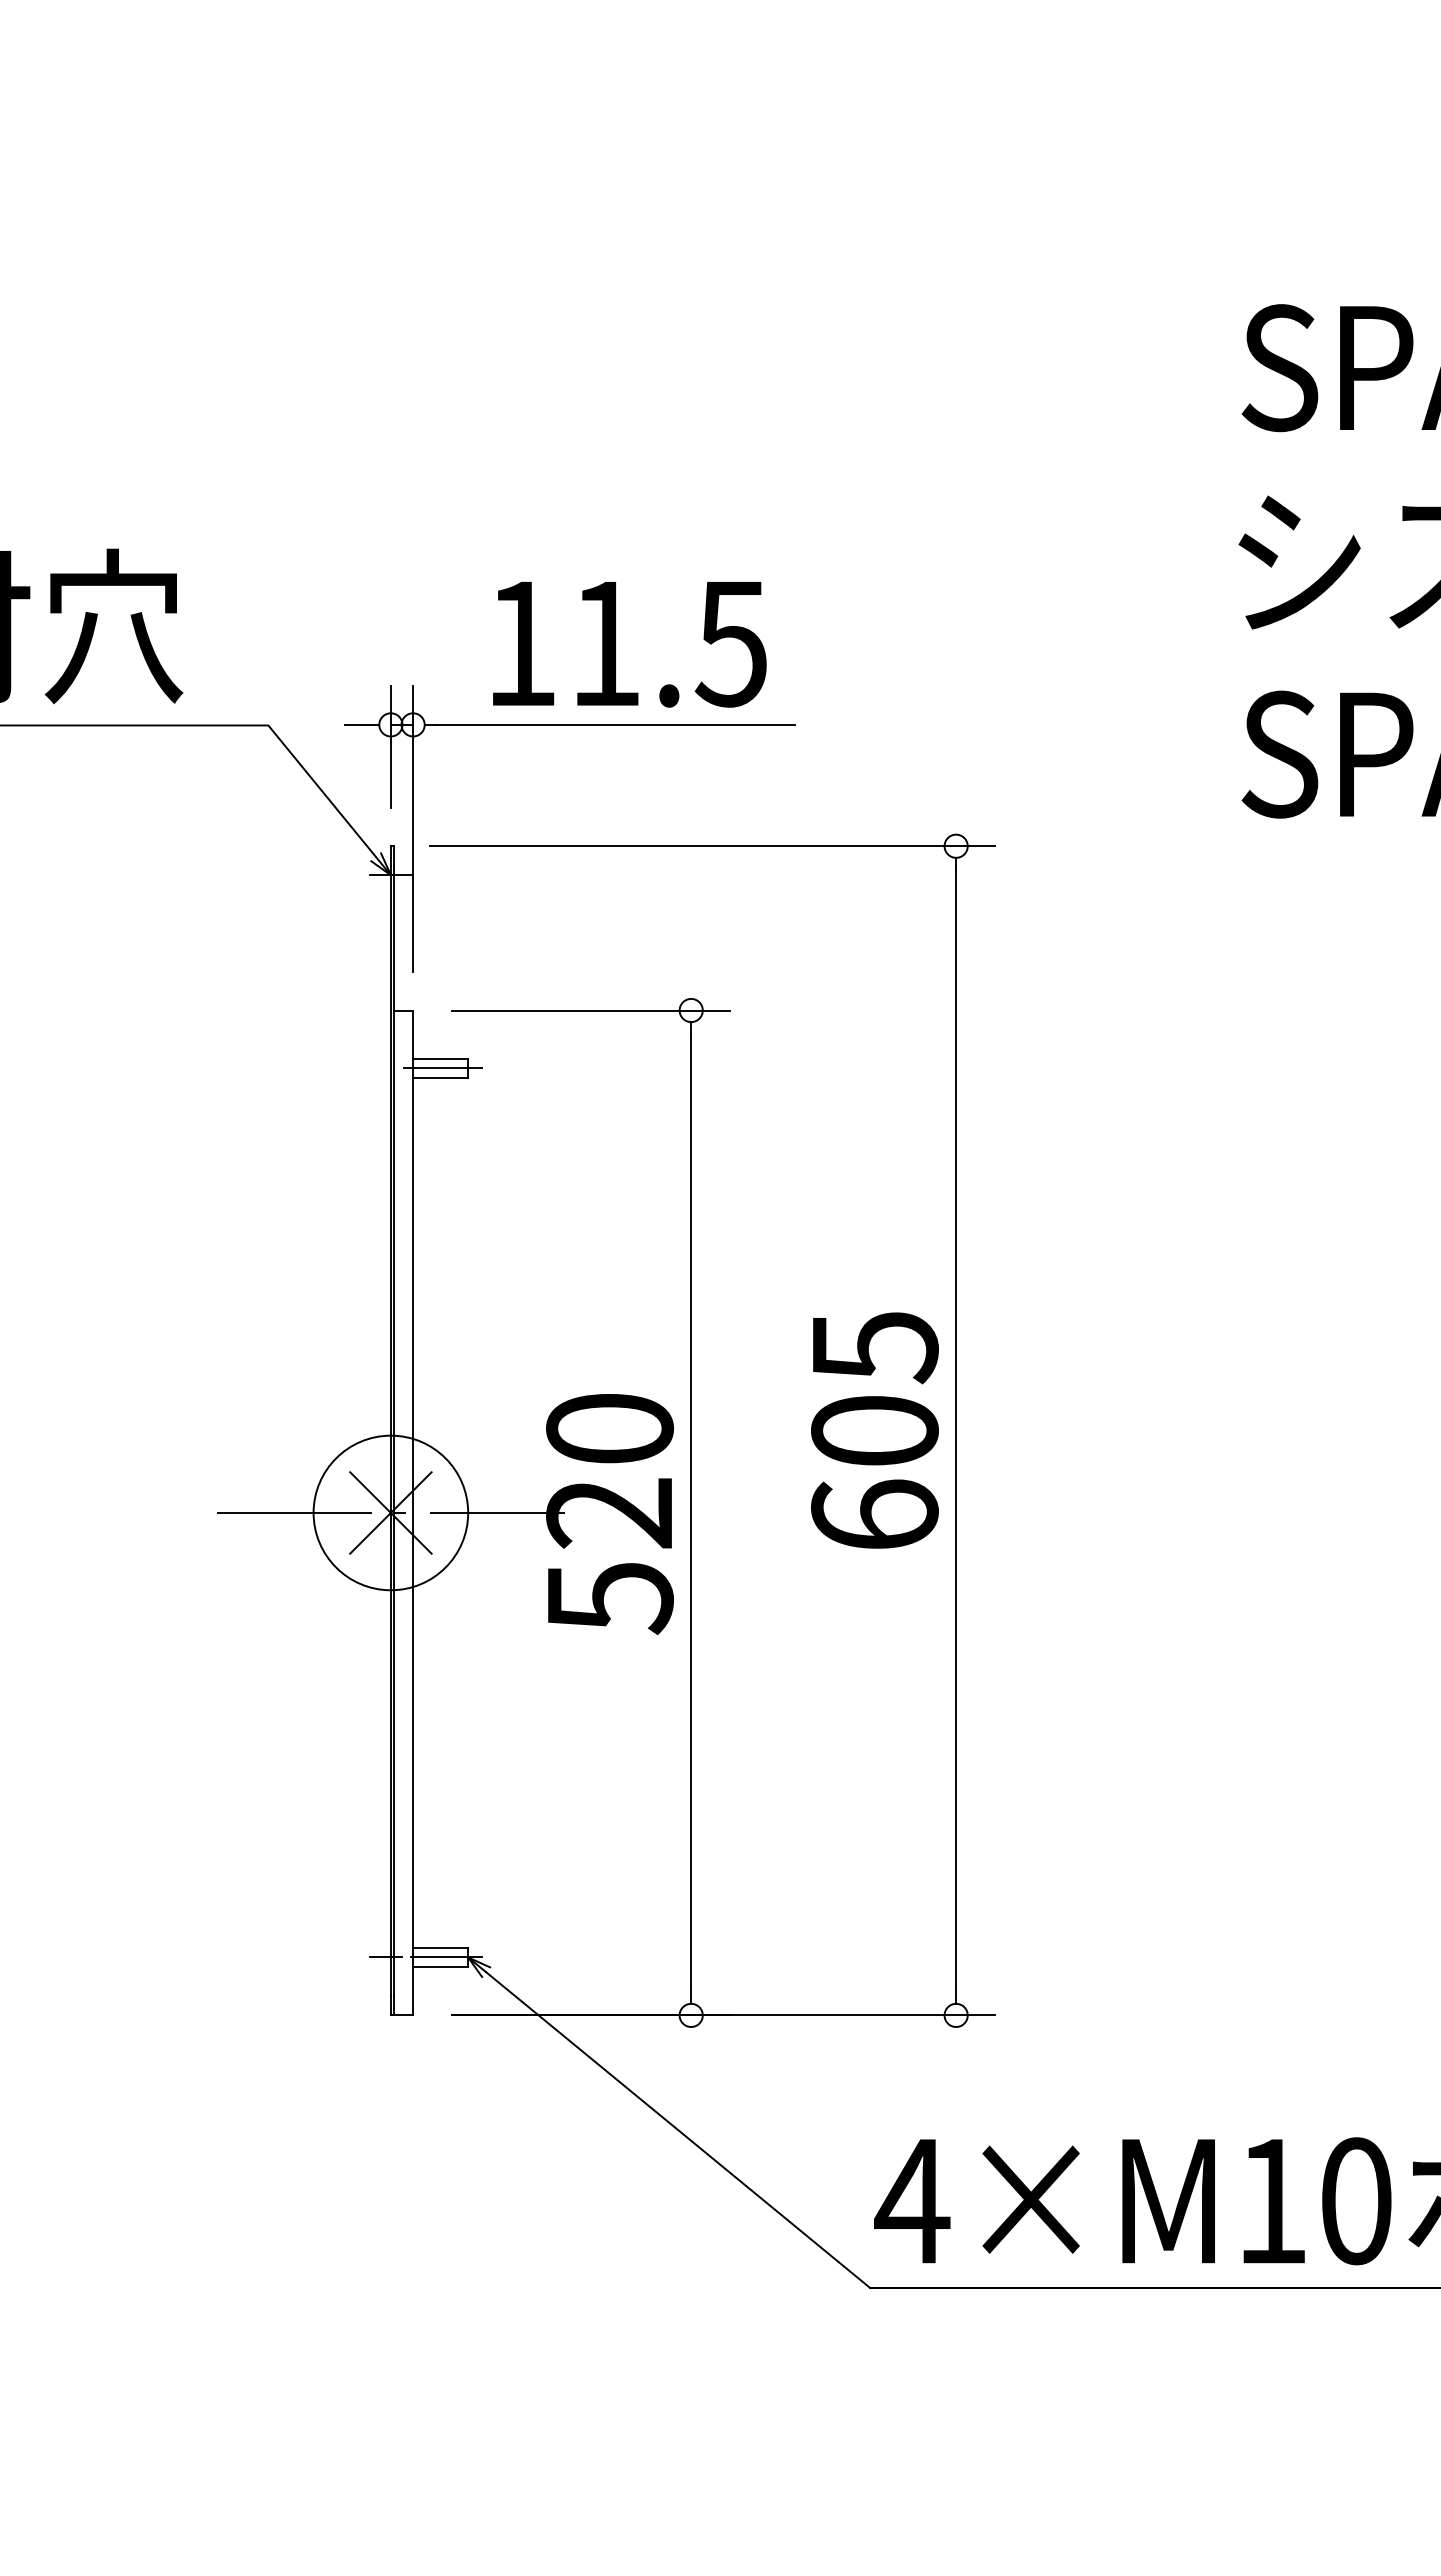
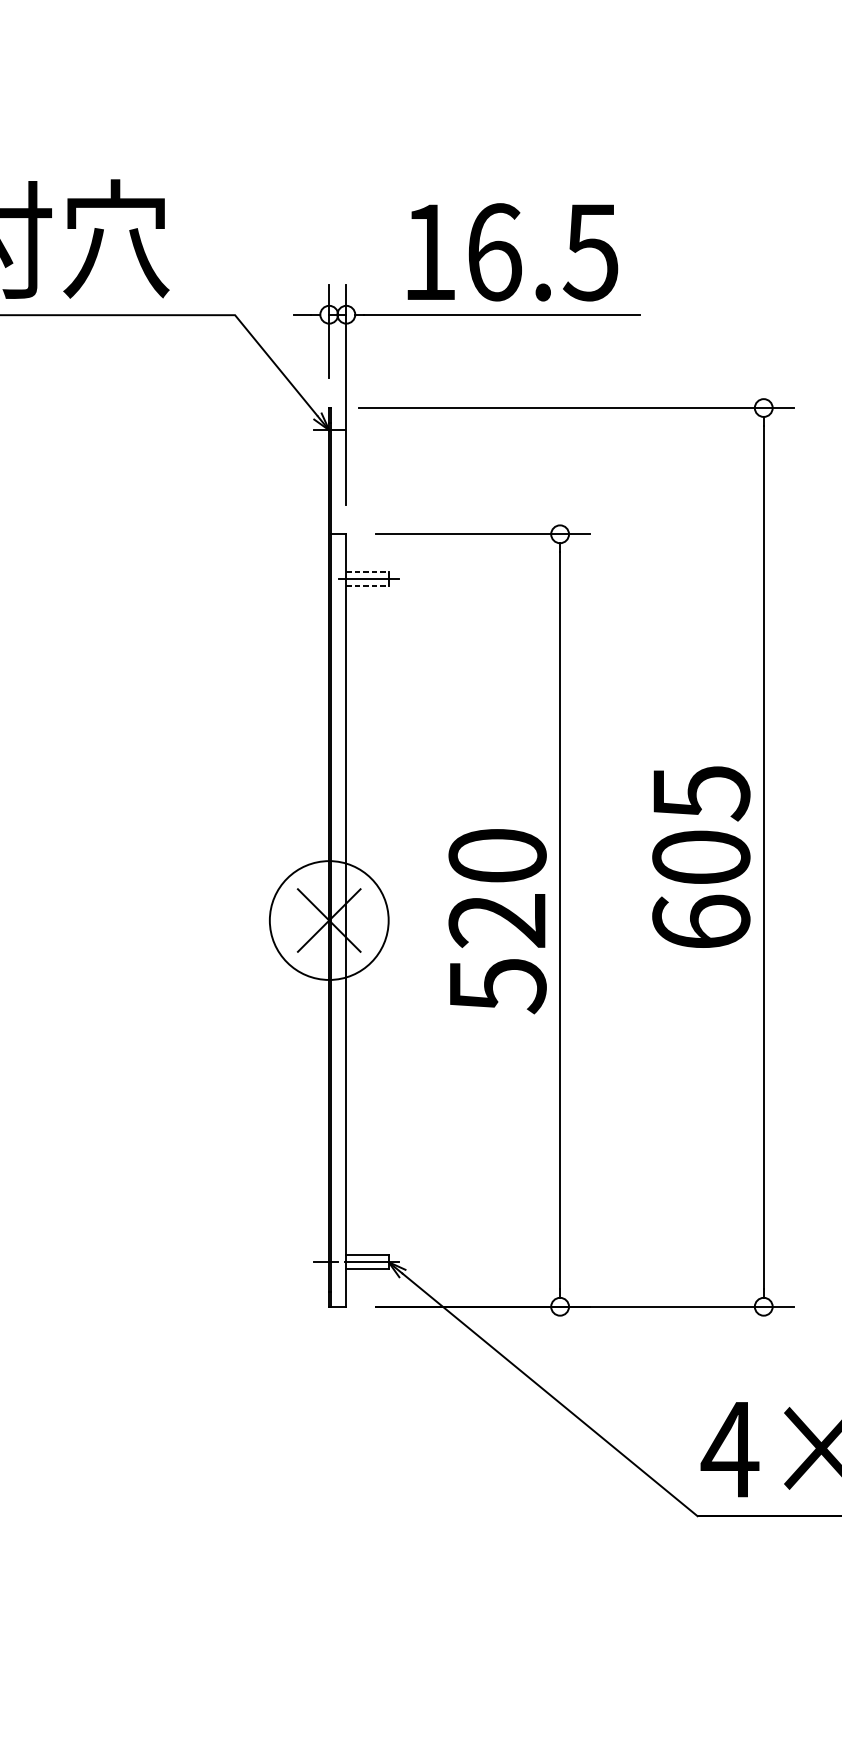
text: (606, 643) -> (494, 252), 11.5 -> 16.5
line: (440, 1059) -> (367, 571), solid -> dashed
line: (440, 1077) -> (367, 585), solid -> dashed
line: (390, 1512) -> (328, 920), removed

